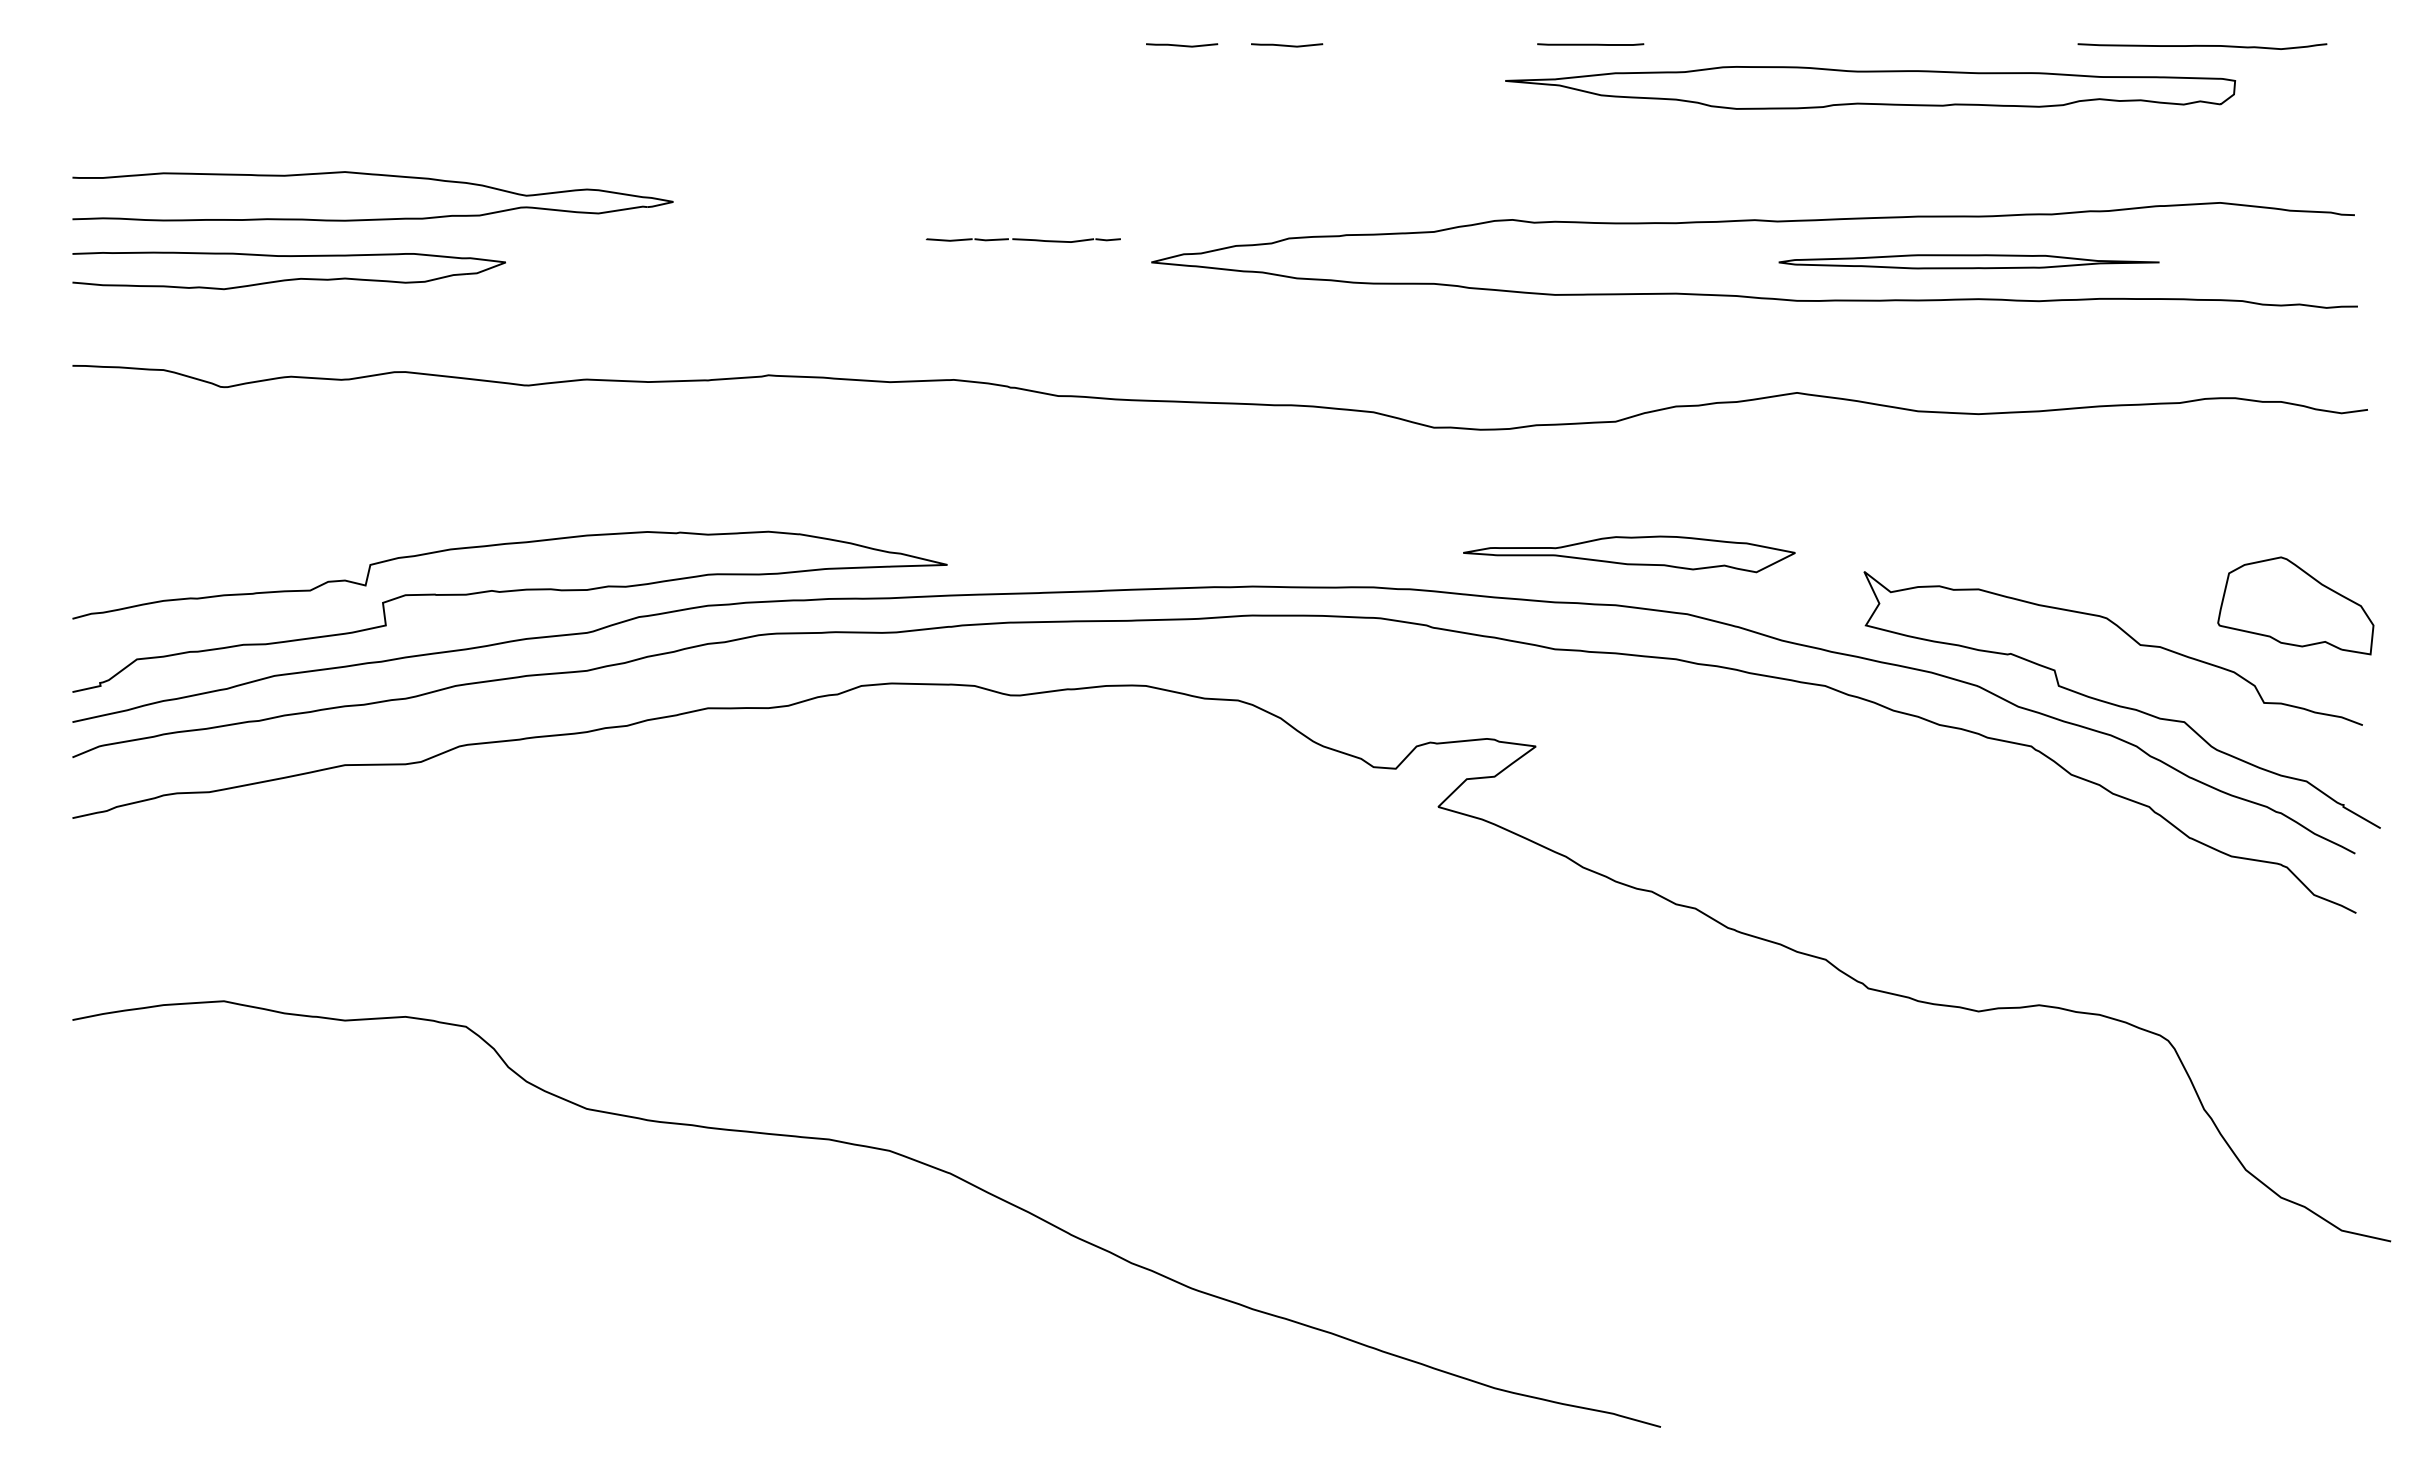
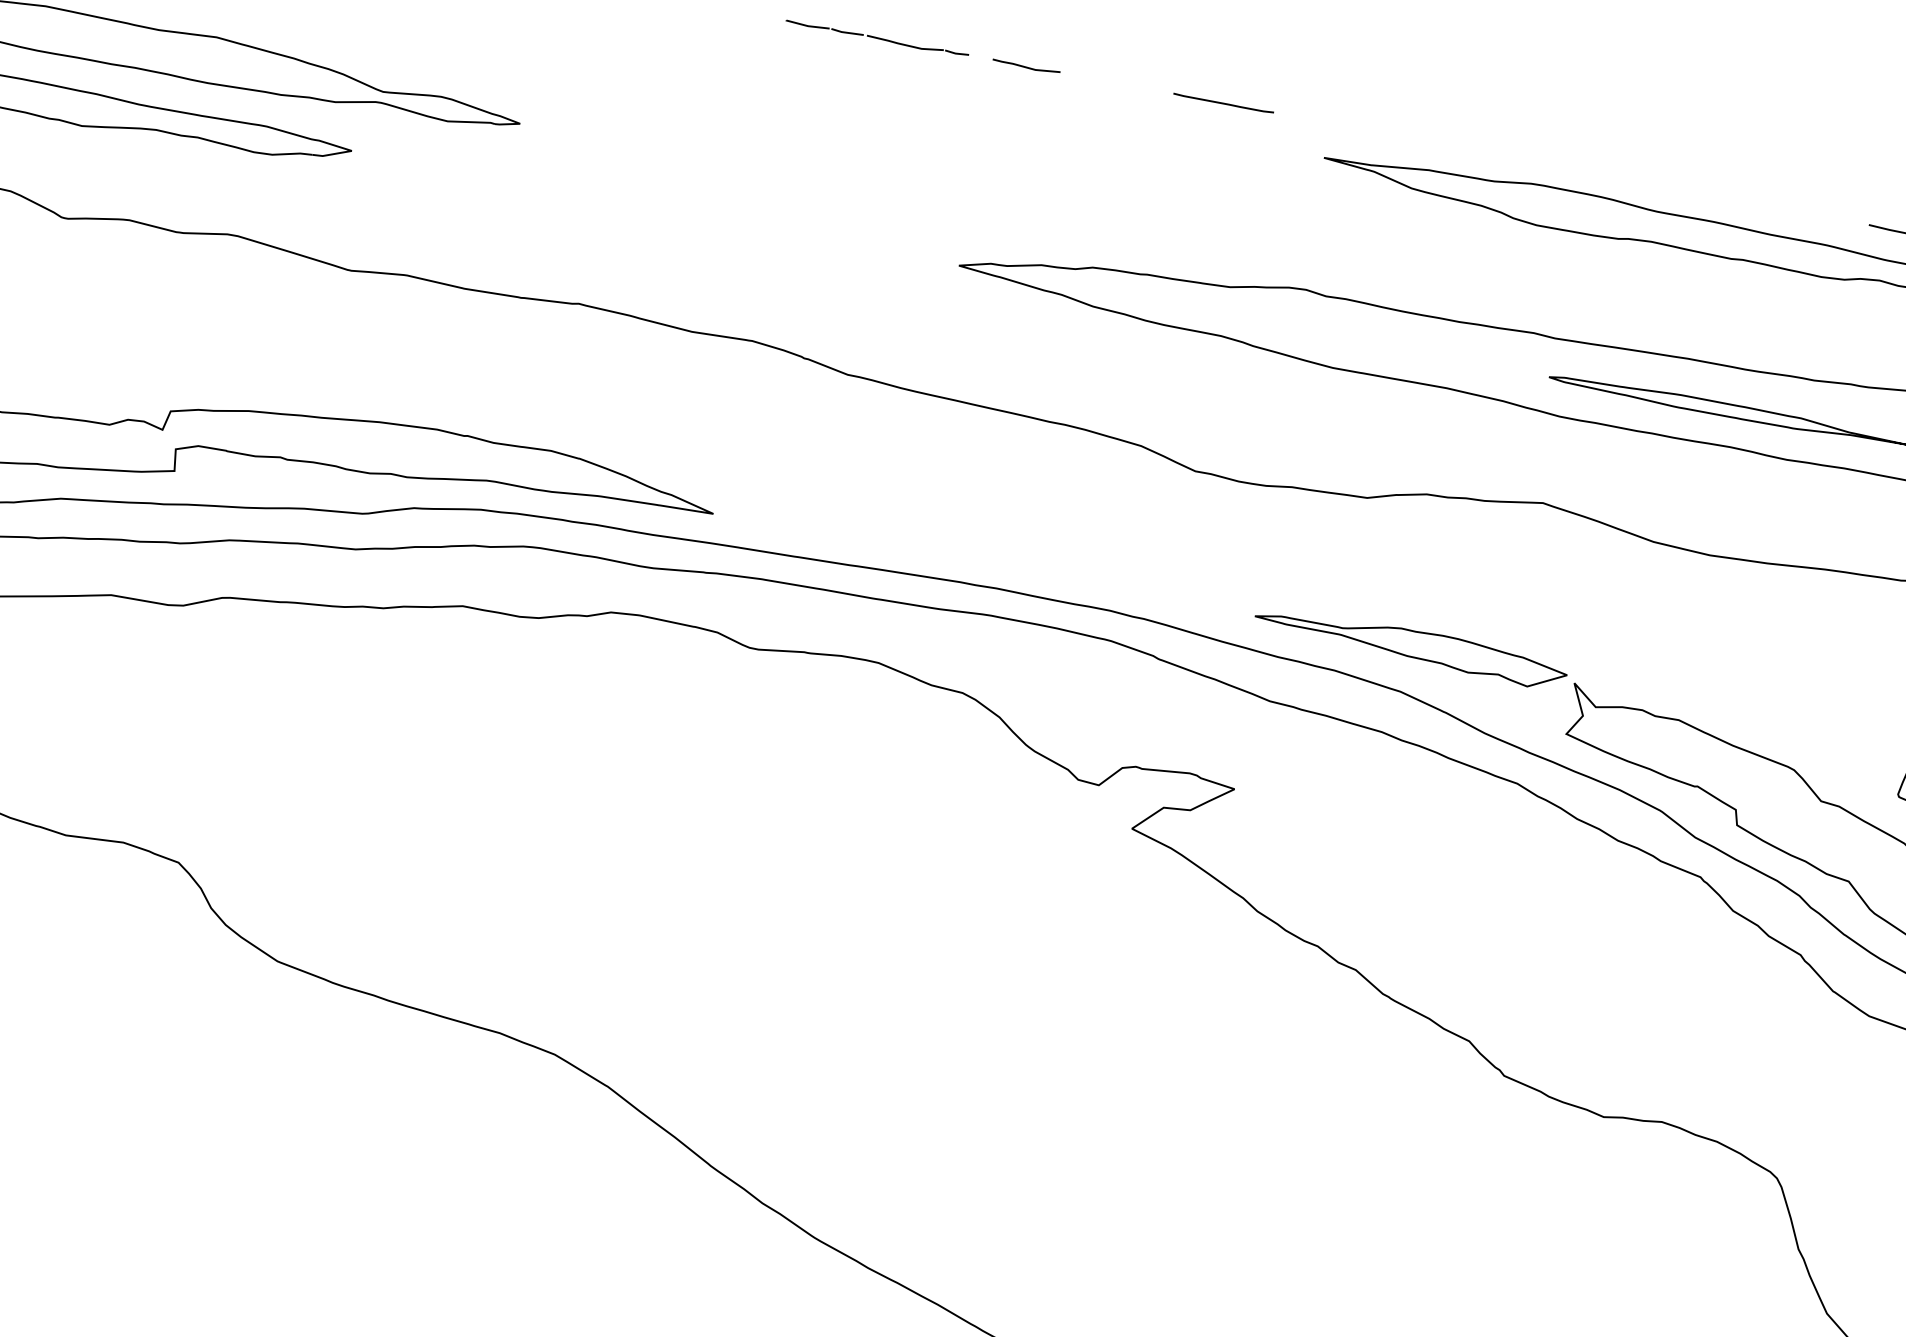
line: (1590, 44) -> (1223, 103), moved
curve: (1287, 45) -> (1125, 85), removed
part: (1022, 240) -> (876, 38), moved
part: (1629, 554) -> (1411, 647), moved

